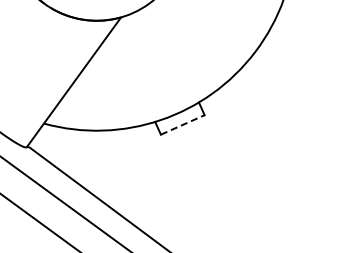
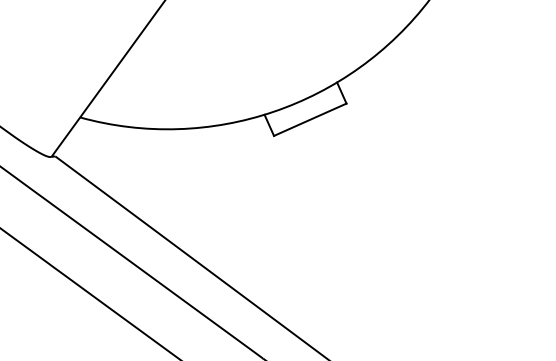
line: (182, 124) -> (309, 119), dashed -> solid

